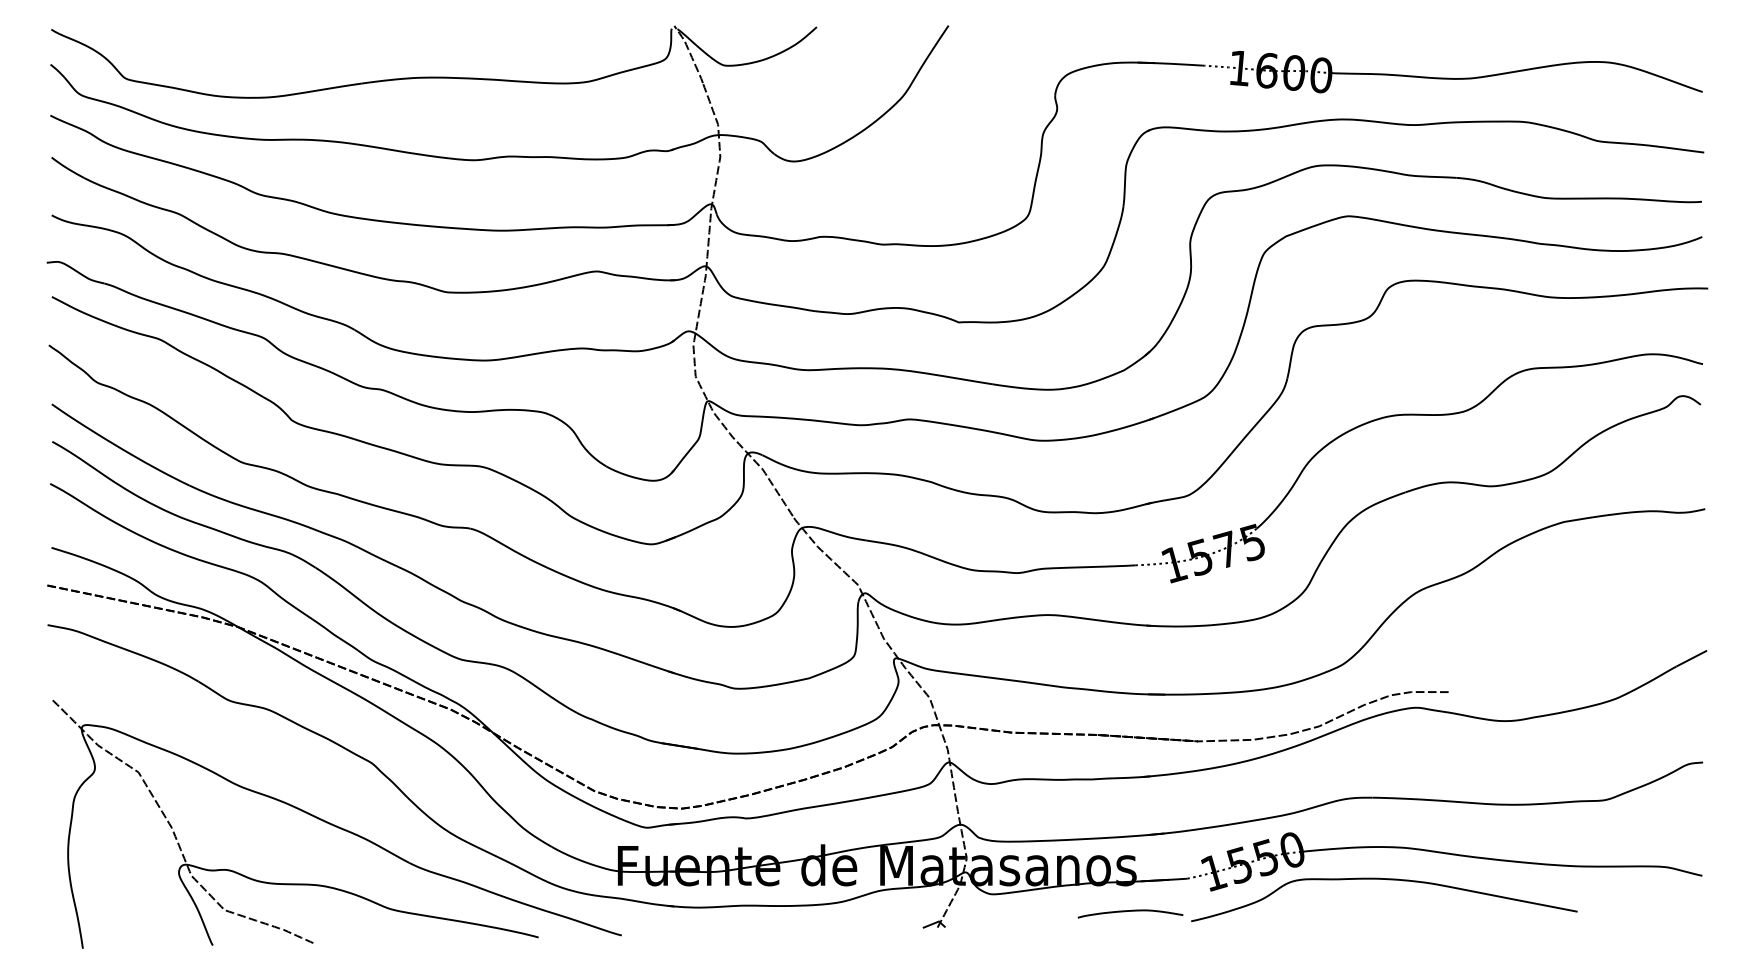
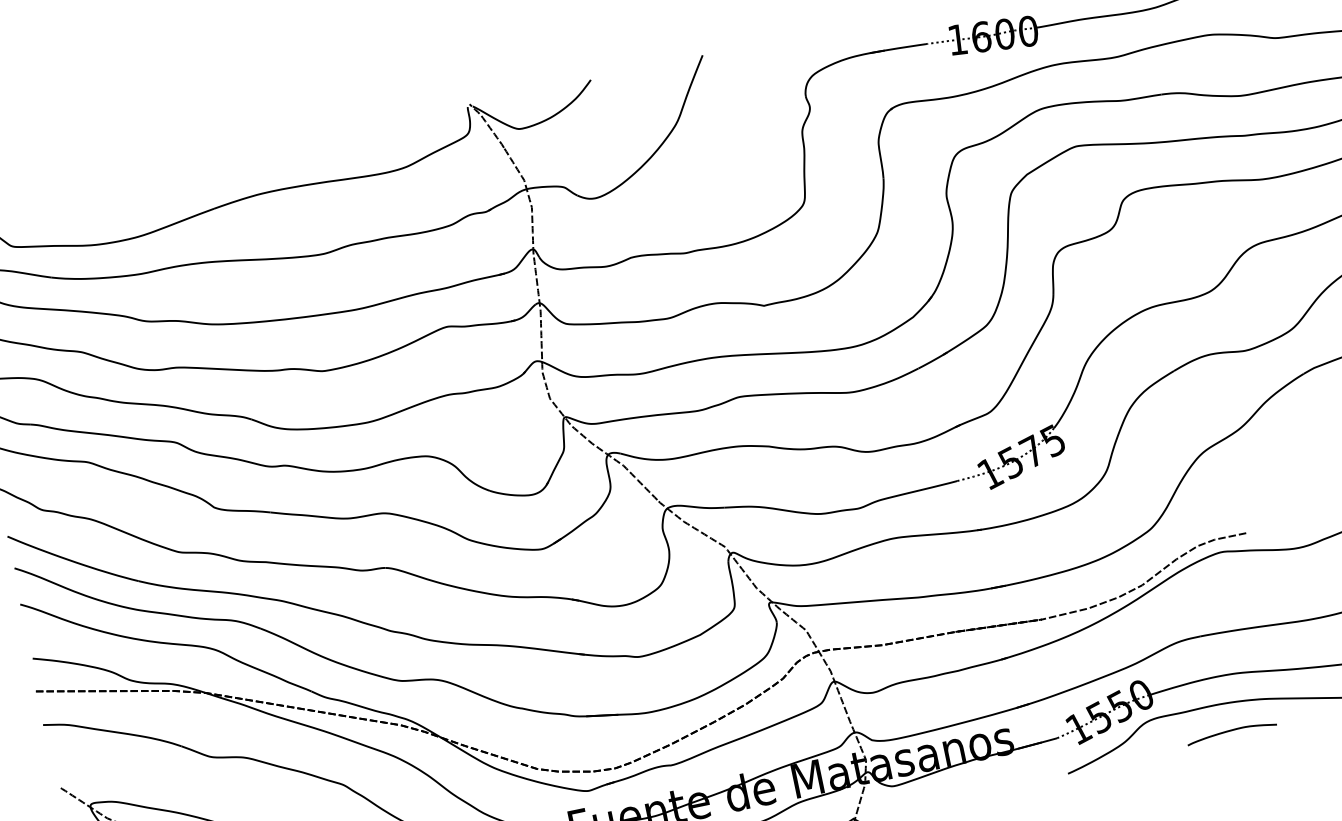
curve: (1130, 911) -> (1231, 730), moved

